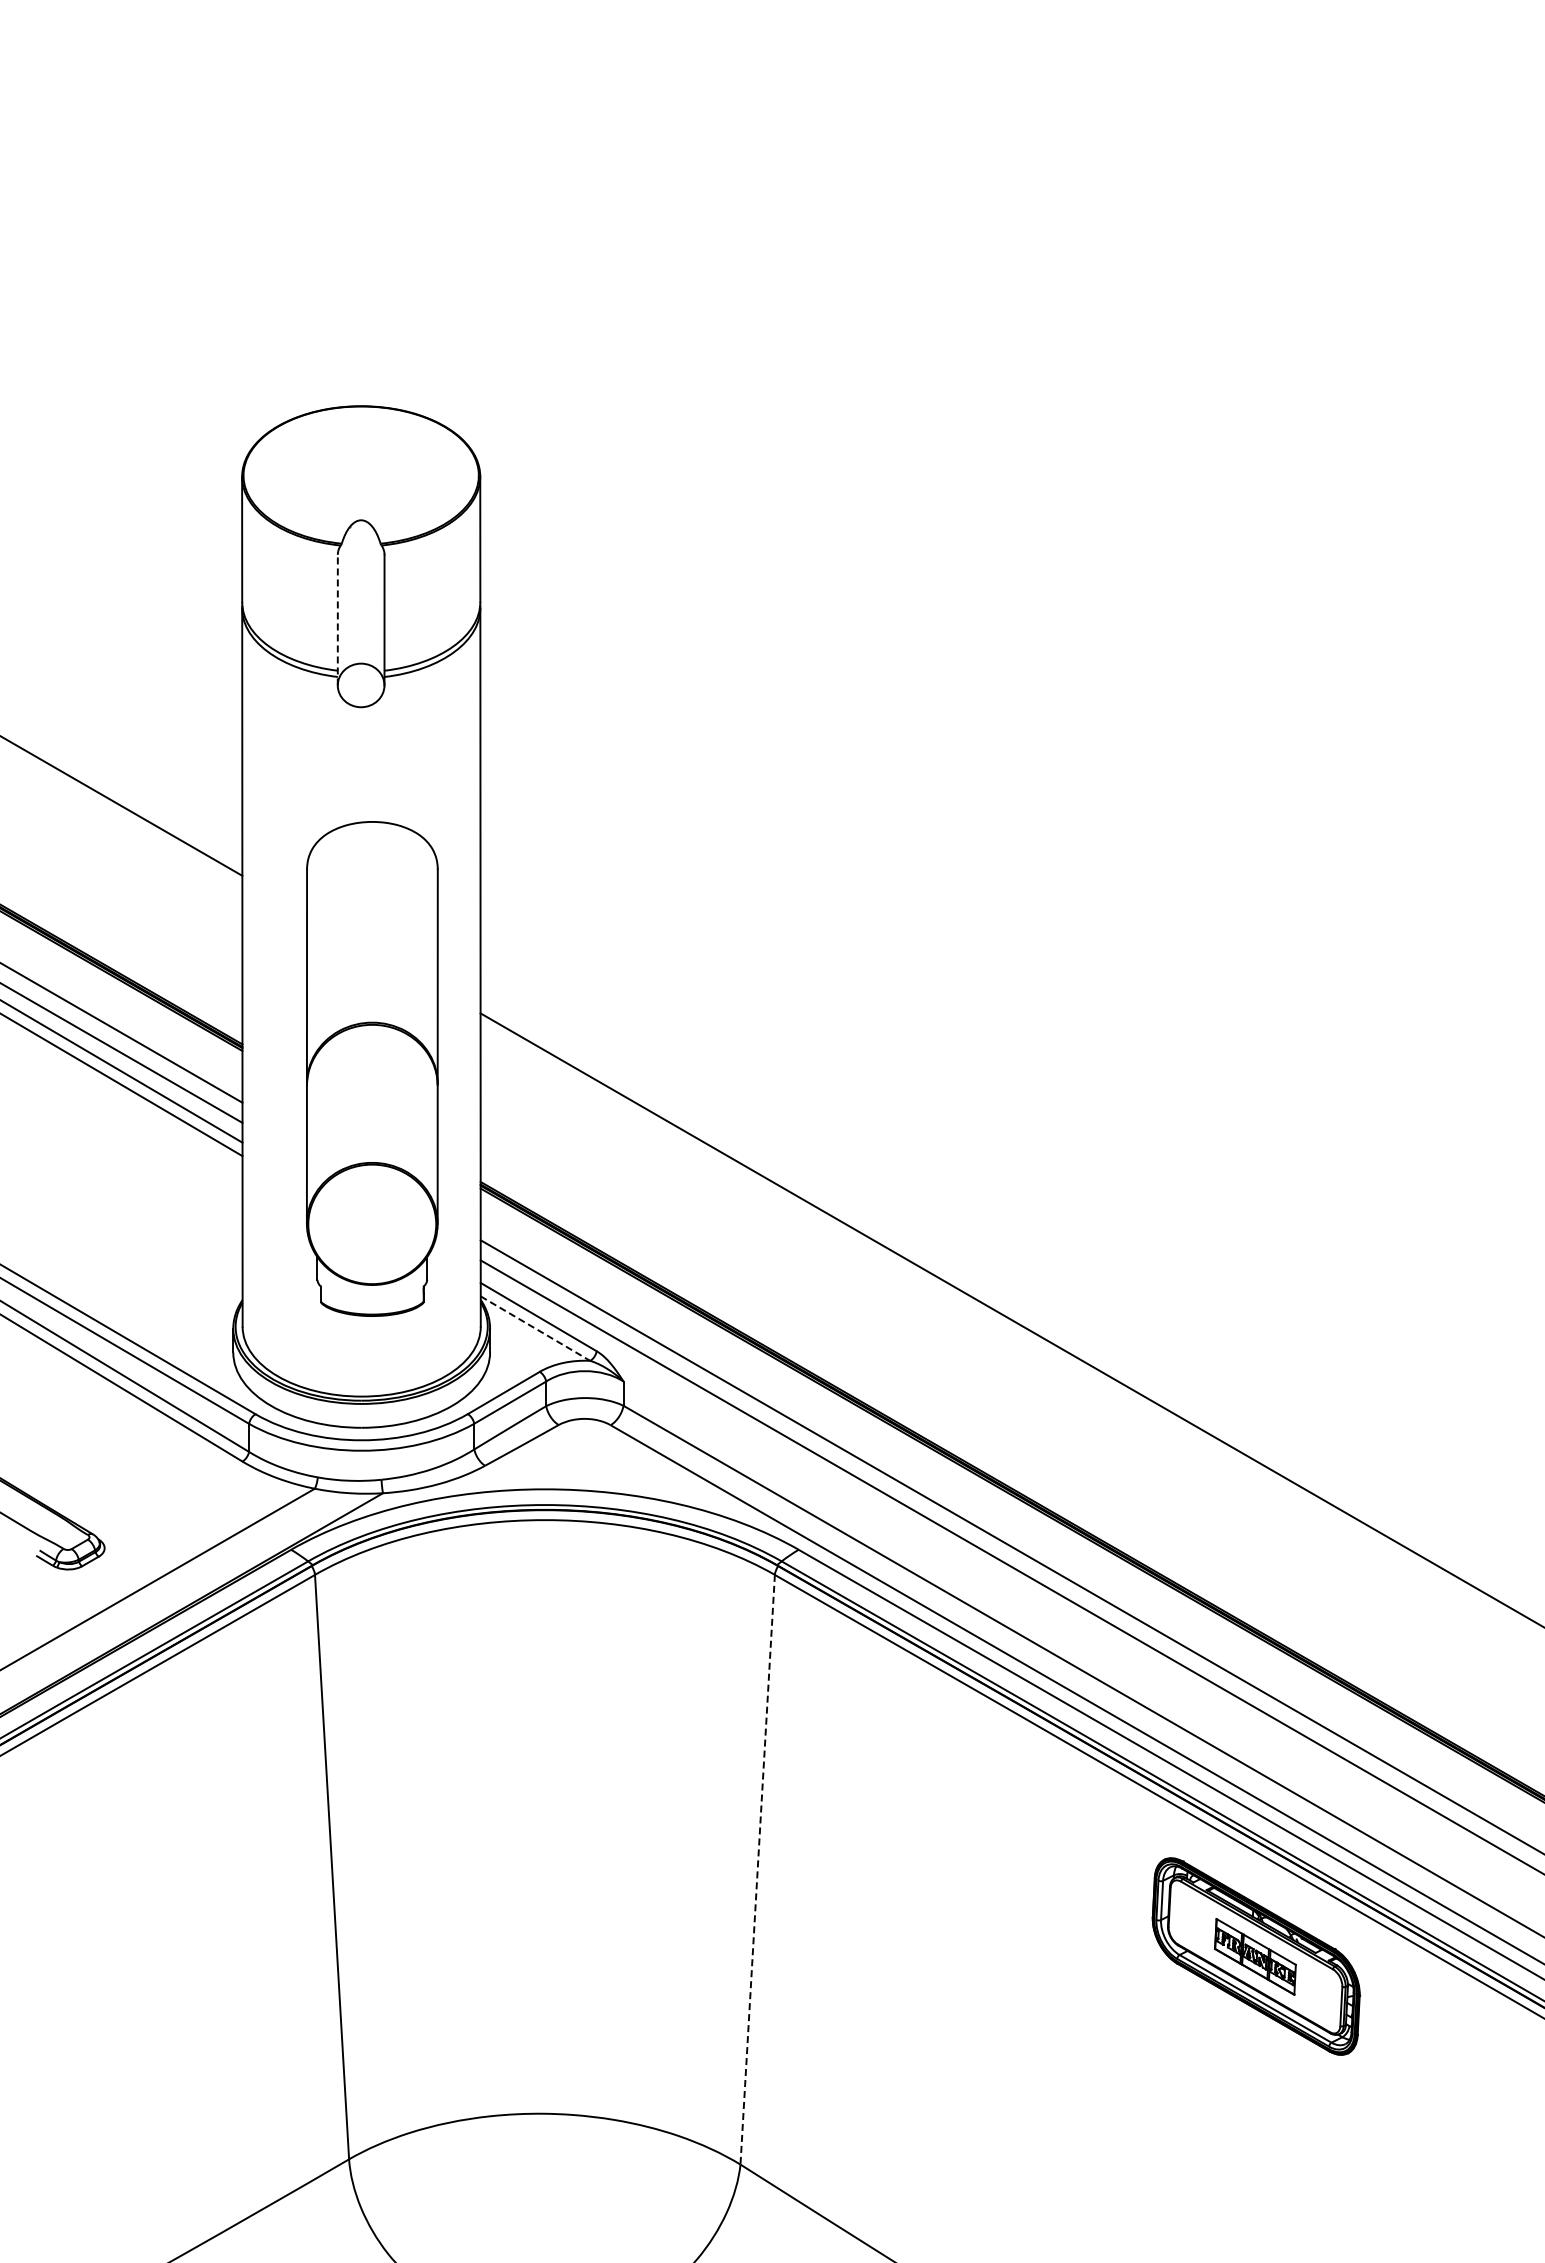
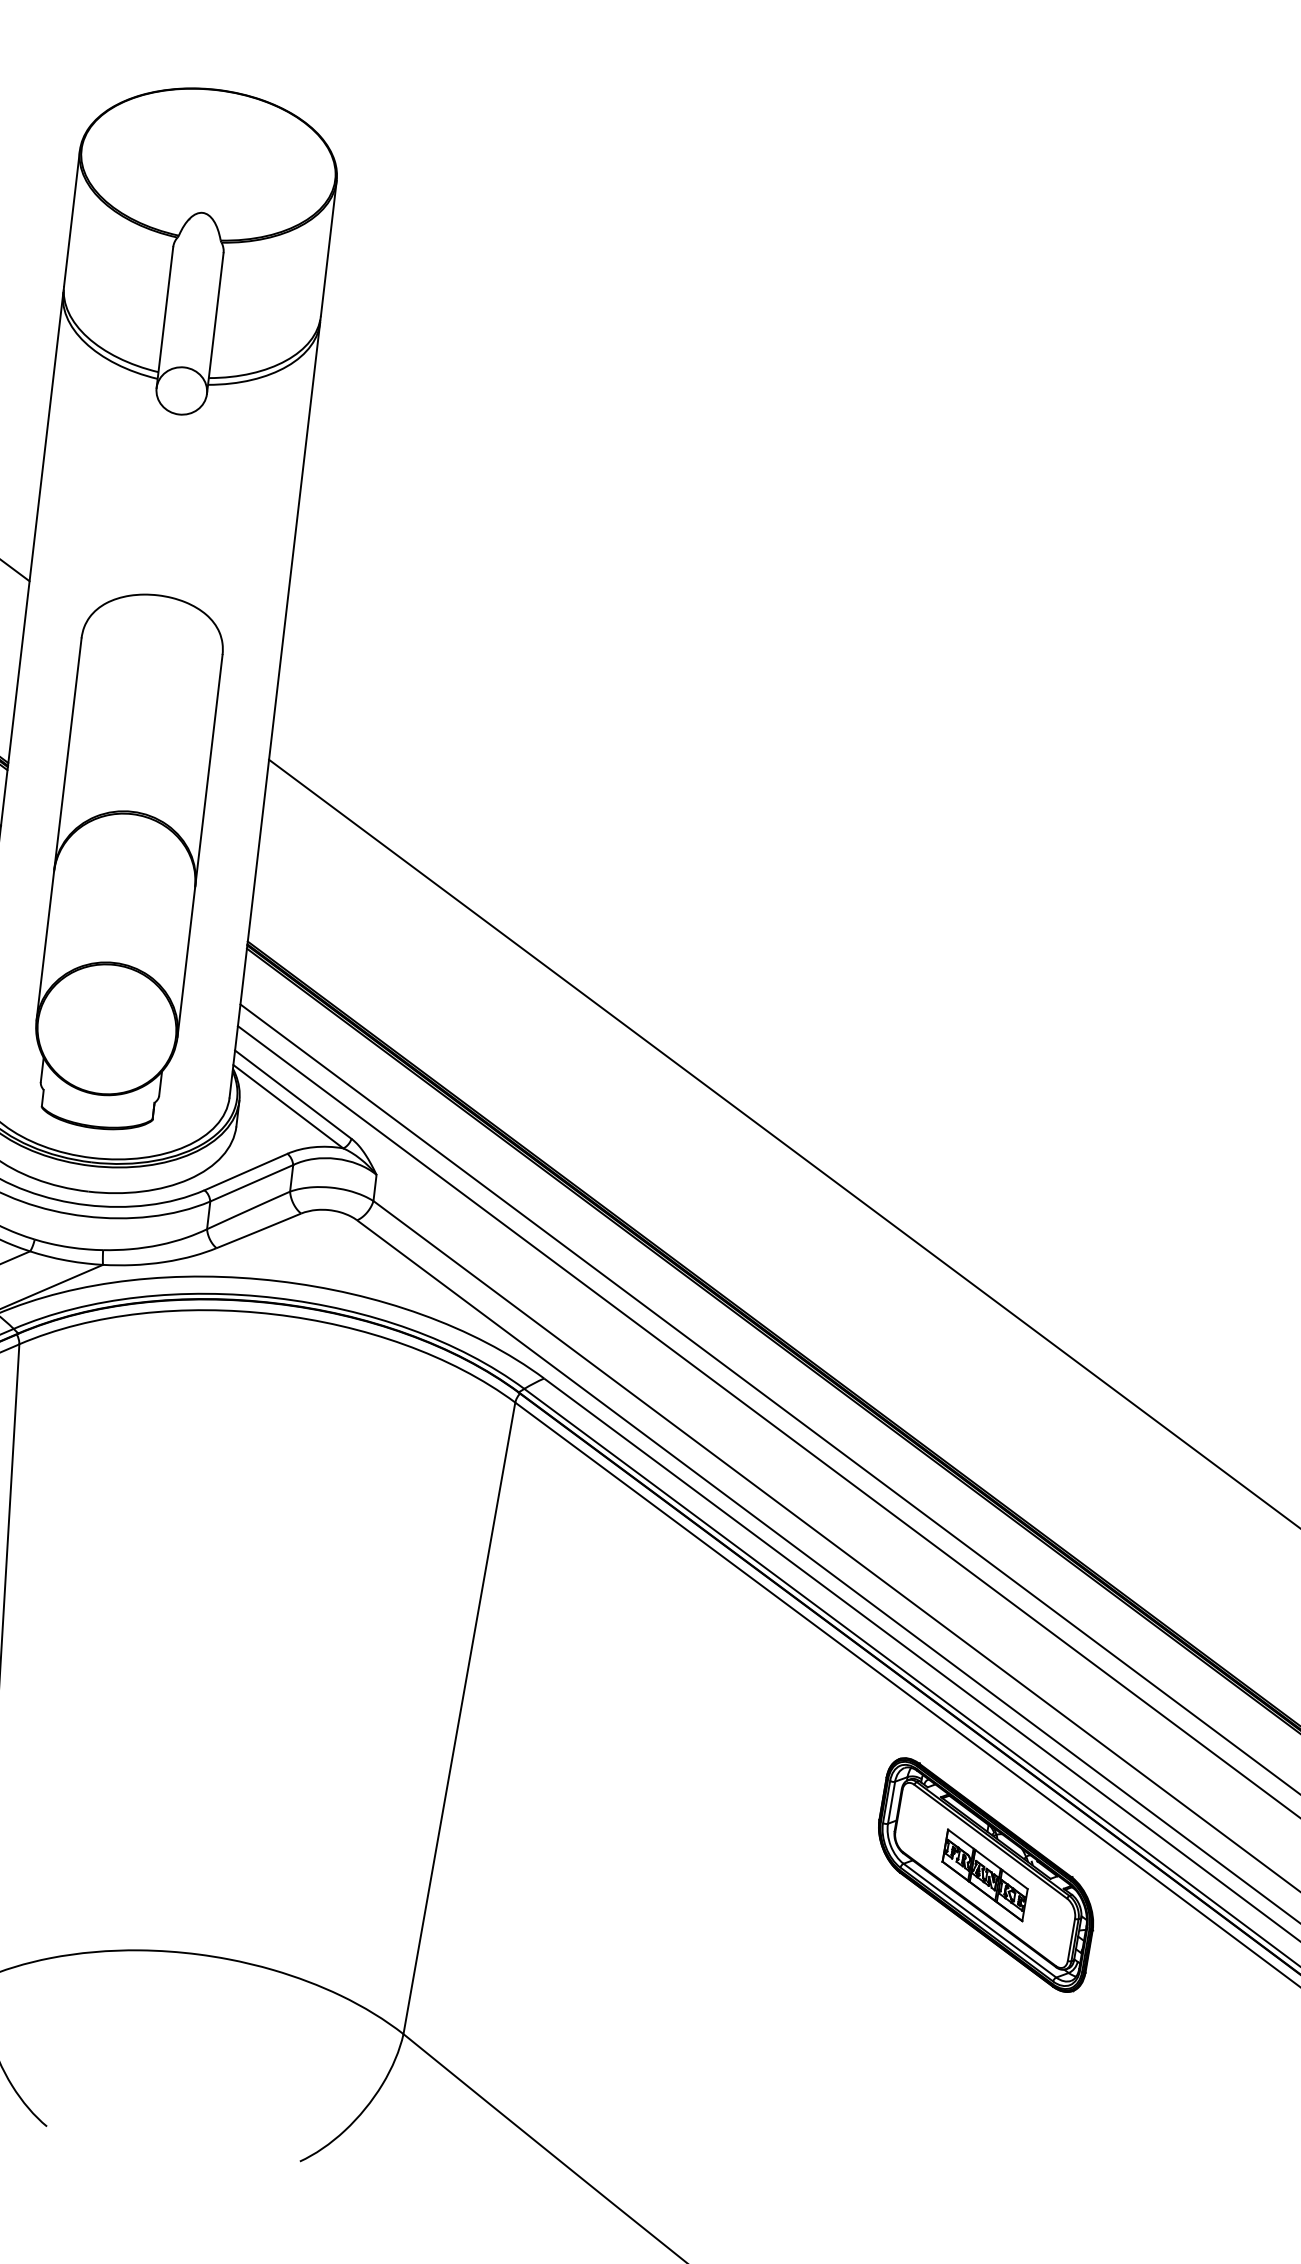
line: (337, 619) -> (164, 316), dashed -> solid
part: (372, 1068) -> (126, 861), moved
line: (535, 1328) -> (288, 1106), dashed -> solid
line: (757, 1870) -> (459, 1719), dashed -> solid

